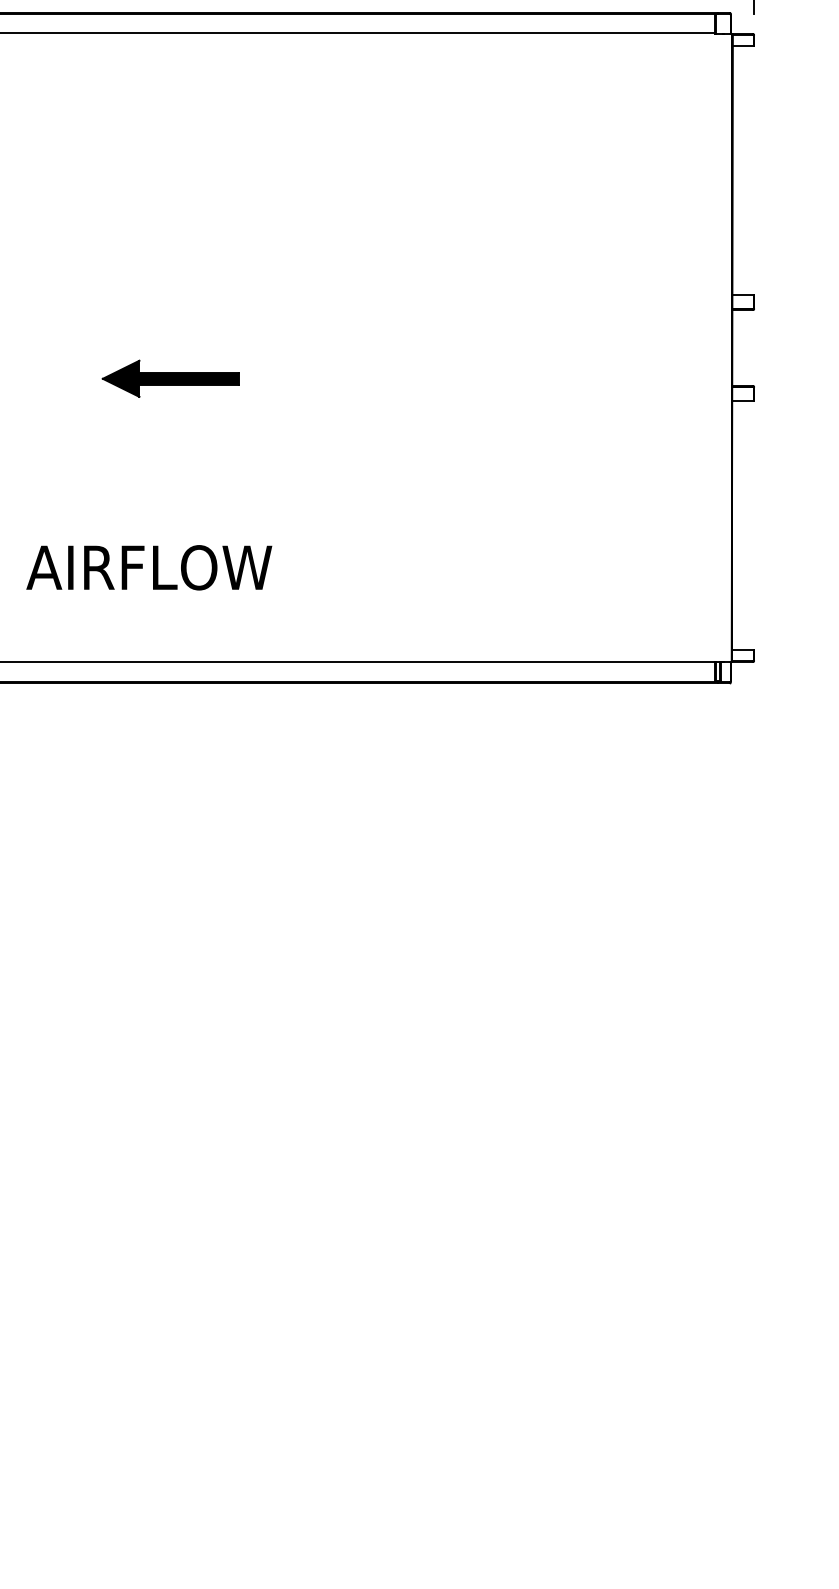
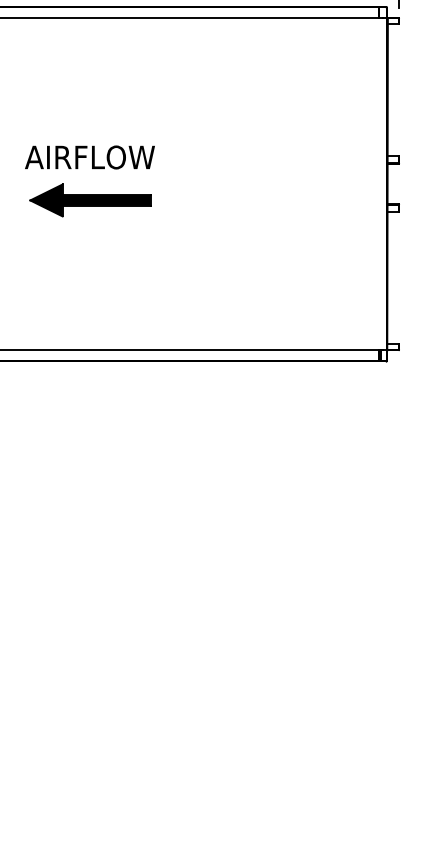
part: (171, 378) -> (90, 200), size x1.67
text: (148, 567) -> (89, 157), moved

